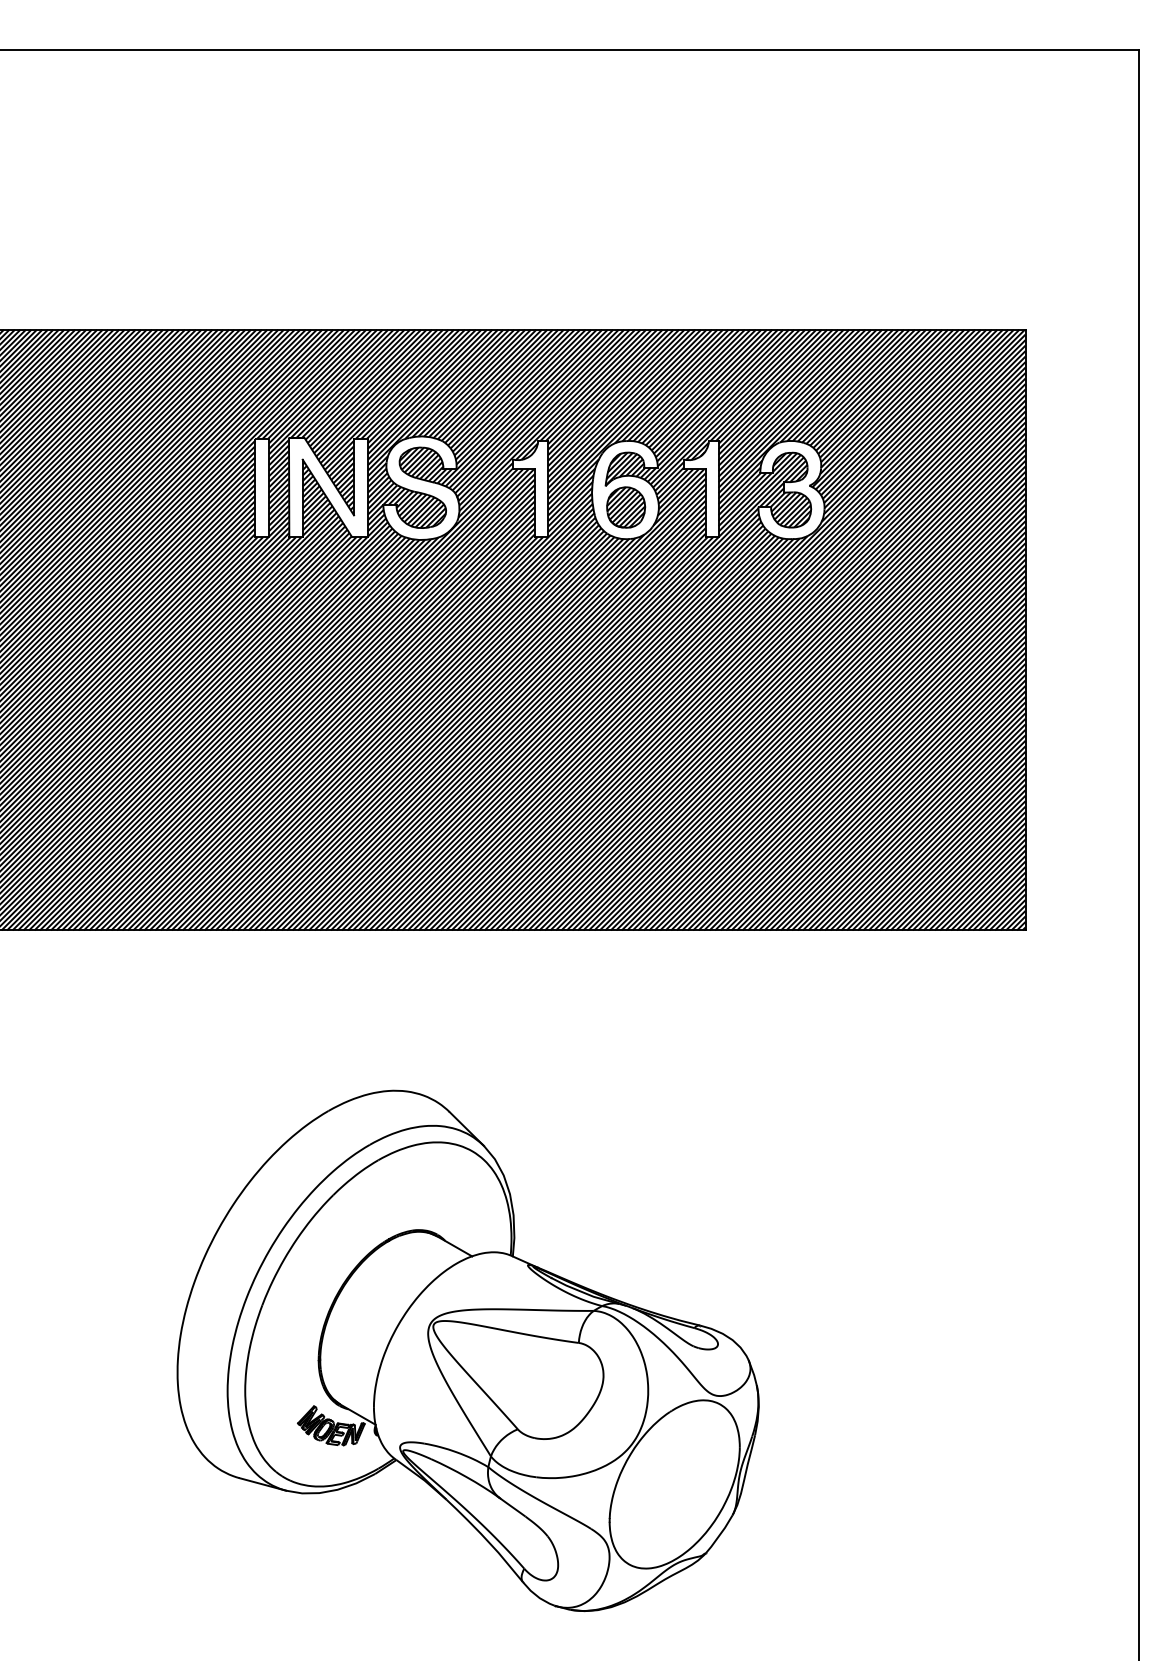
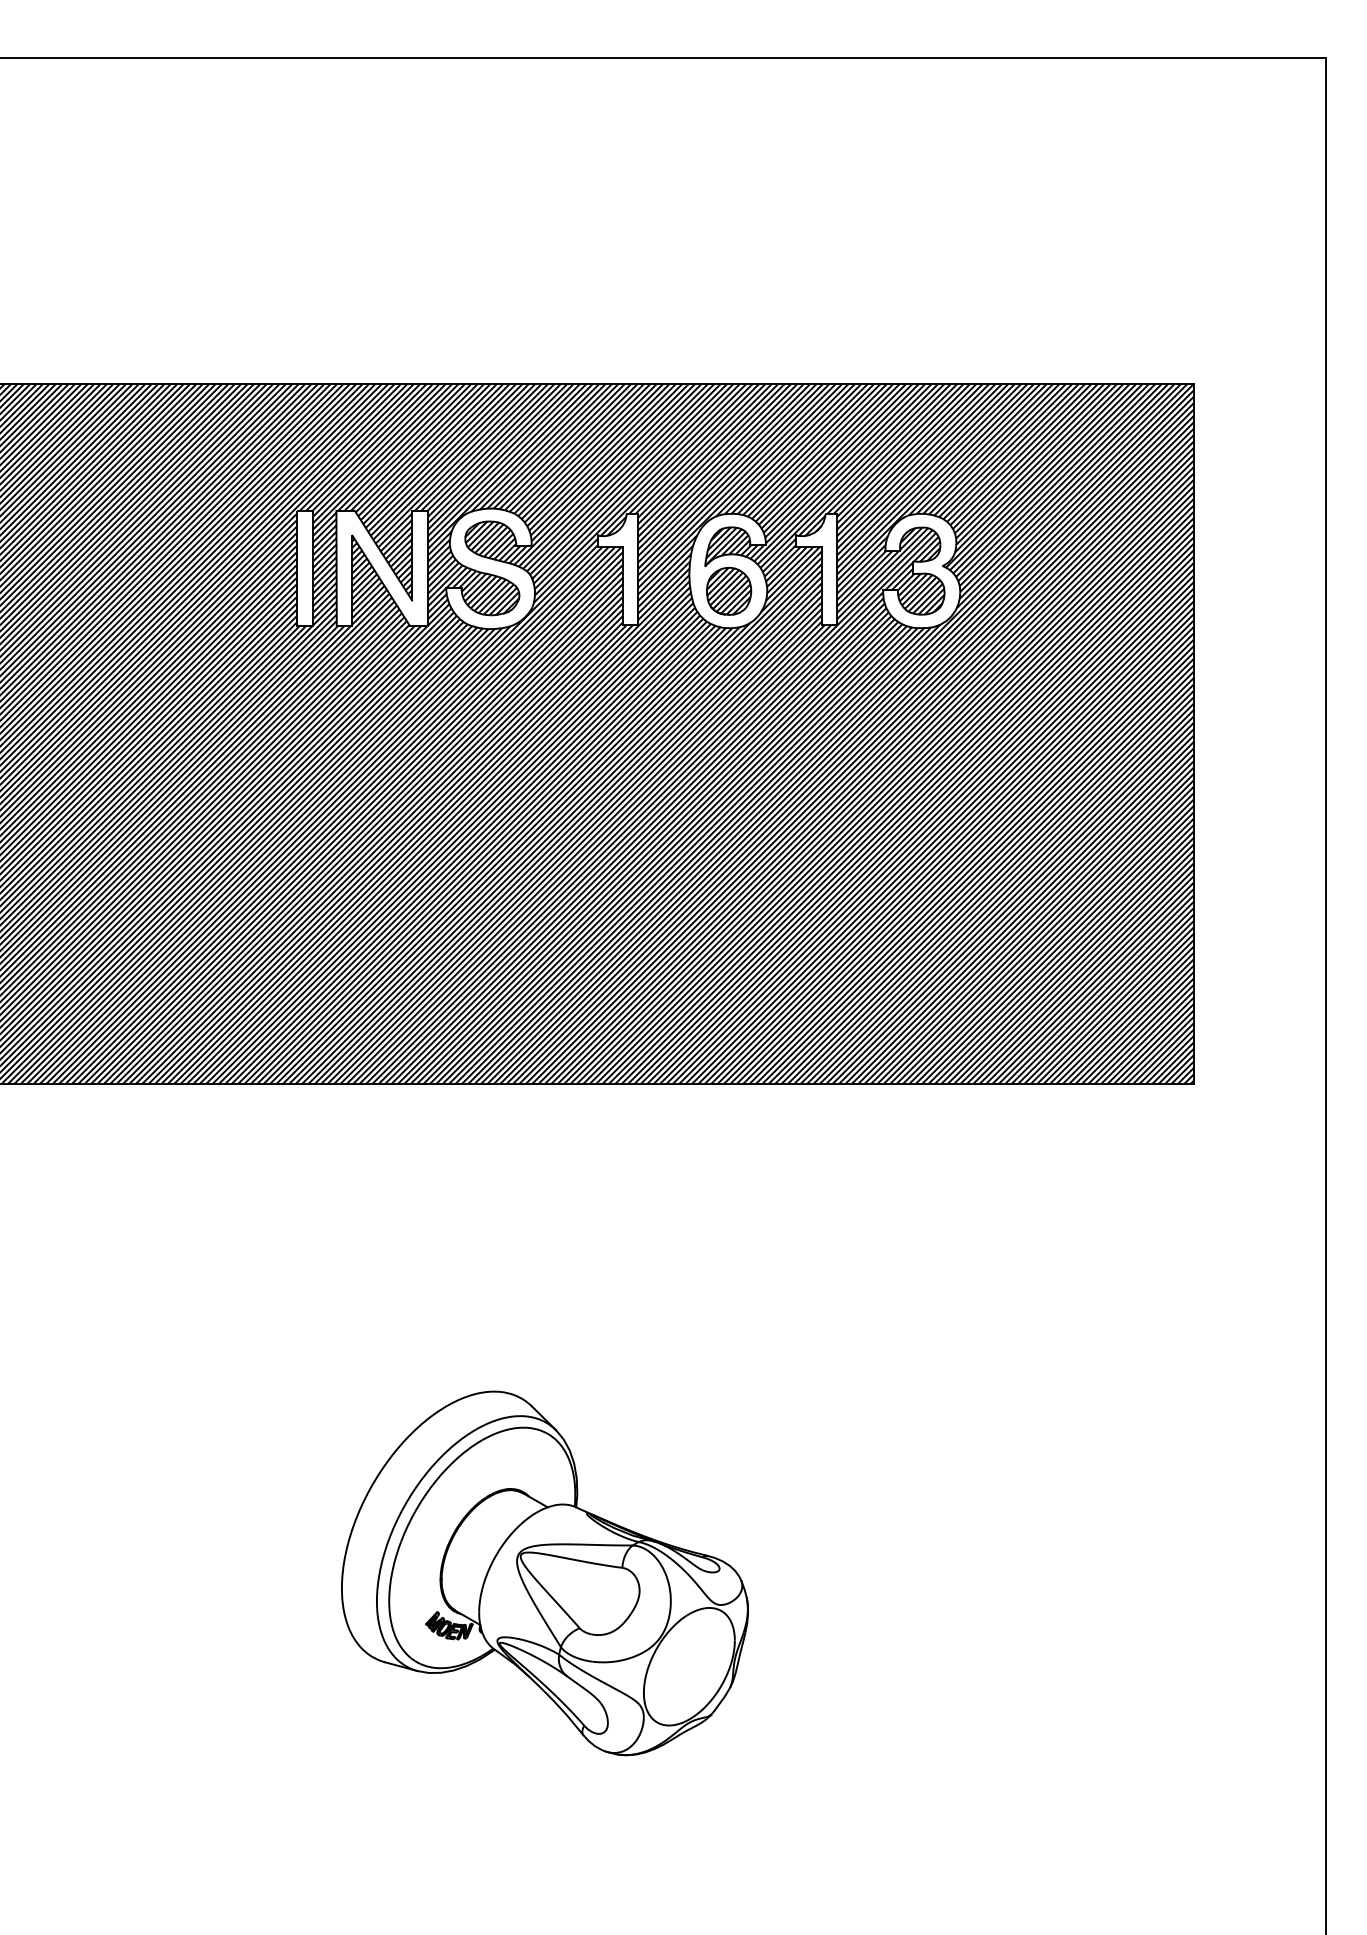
part: (467, 1350) -> (544, 1573), size x0.6

